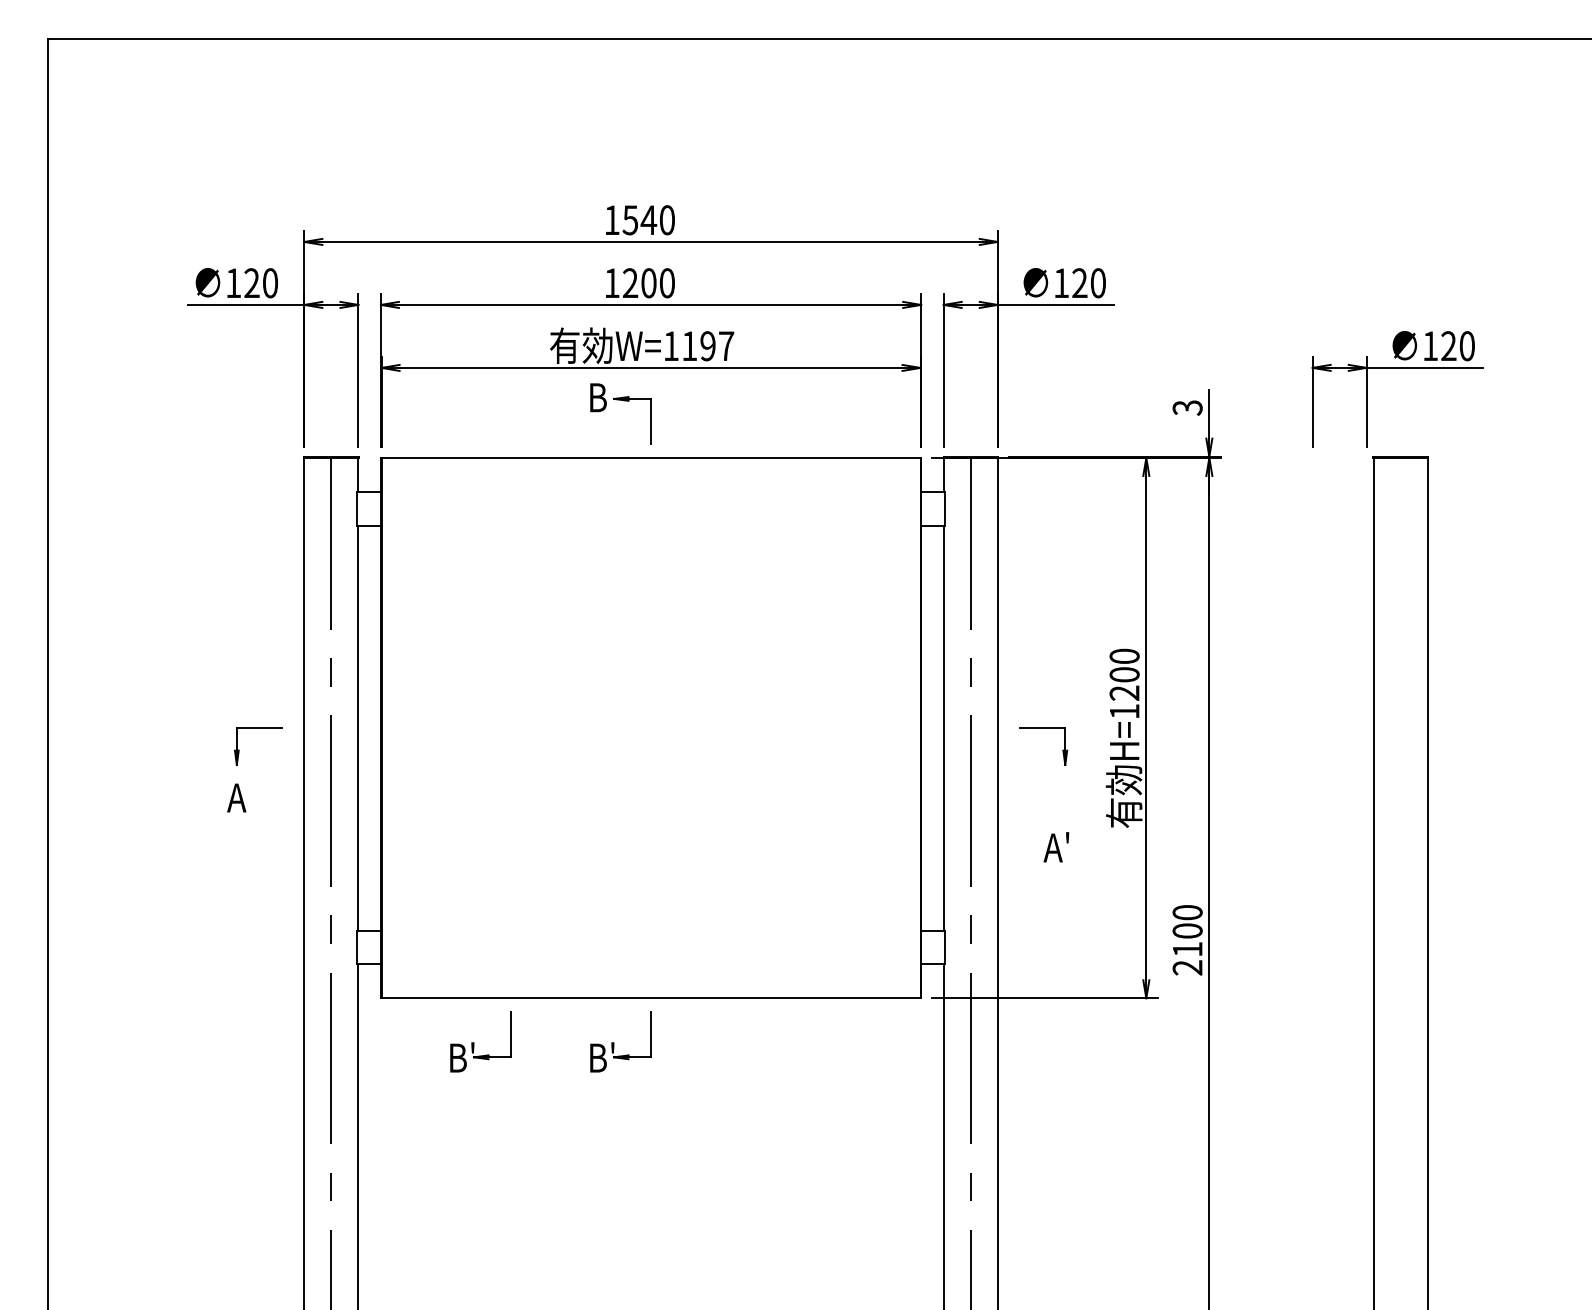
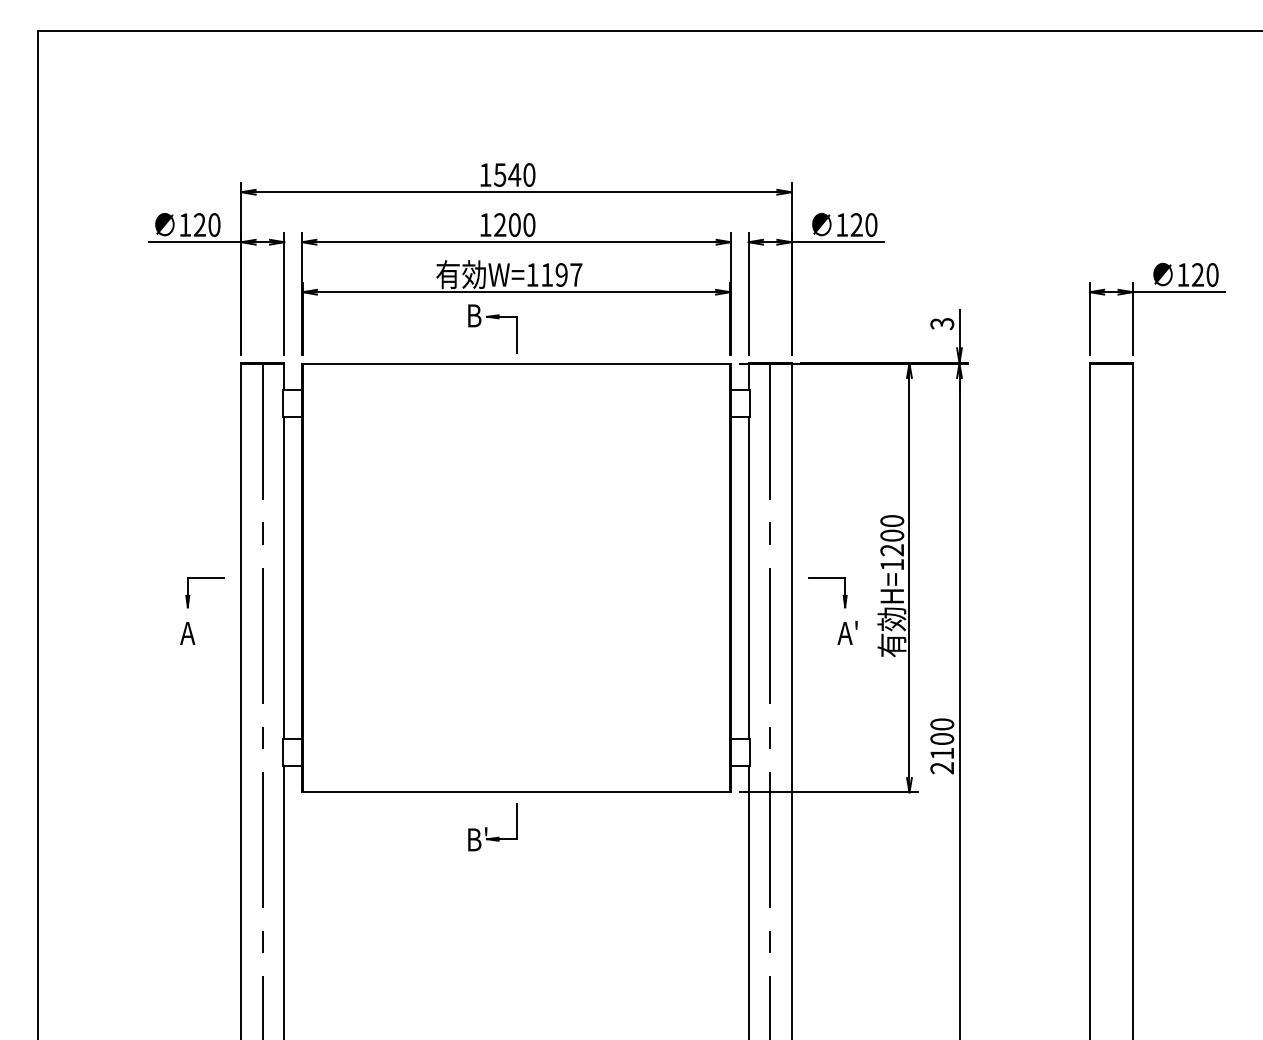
part: (1397, 368) -> (1157, 292), moved
text: (1056, 847) -> (847, 633), moved
part: (474, 1042) -> (376, 827), removed

